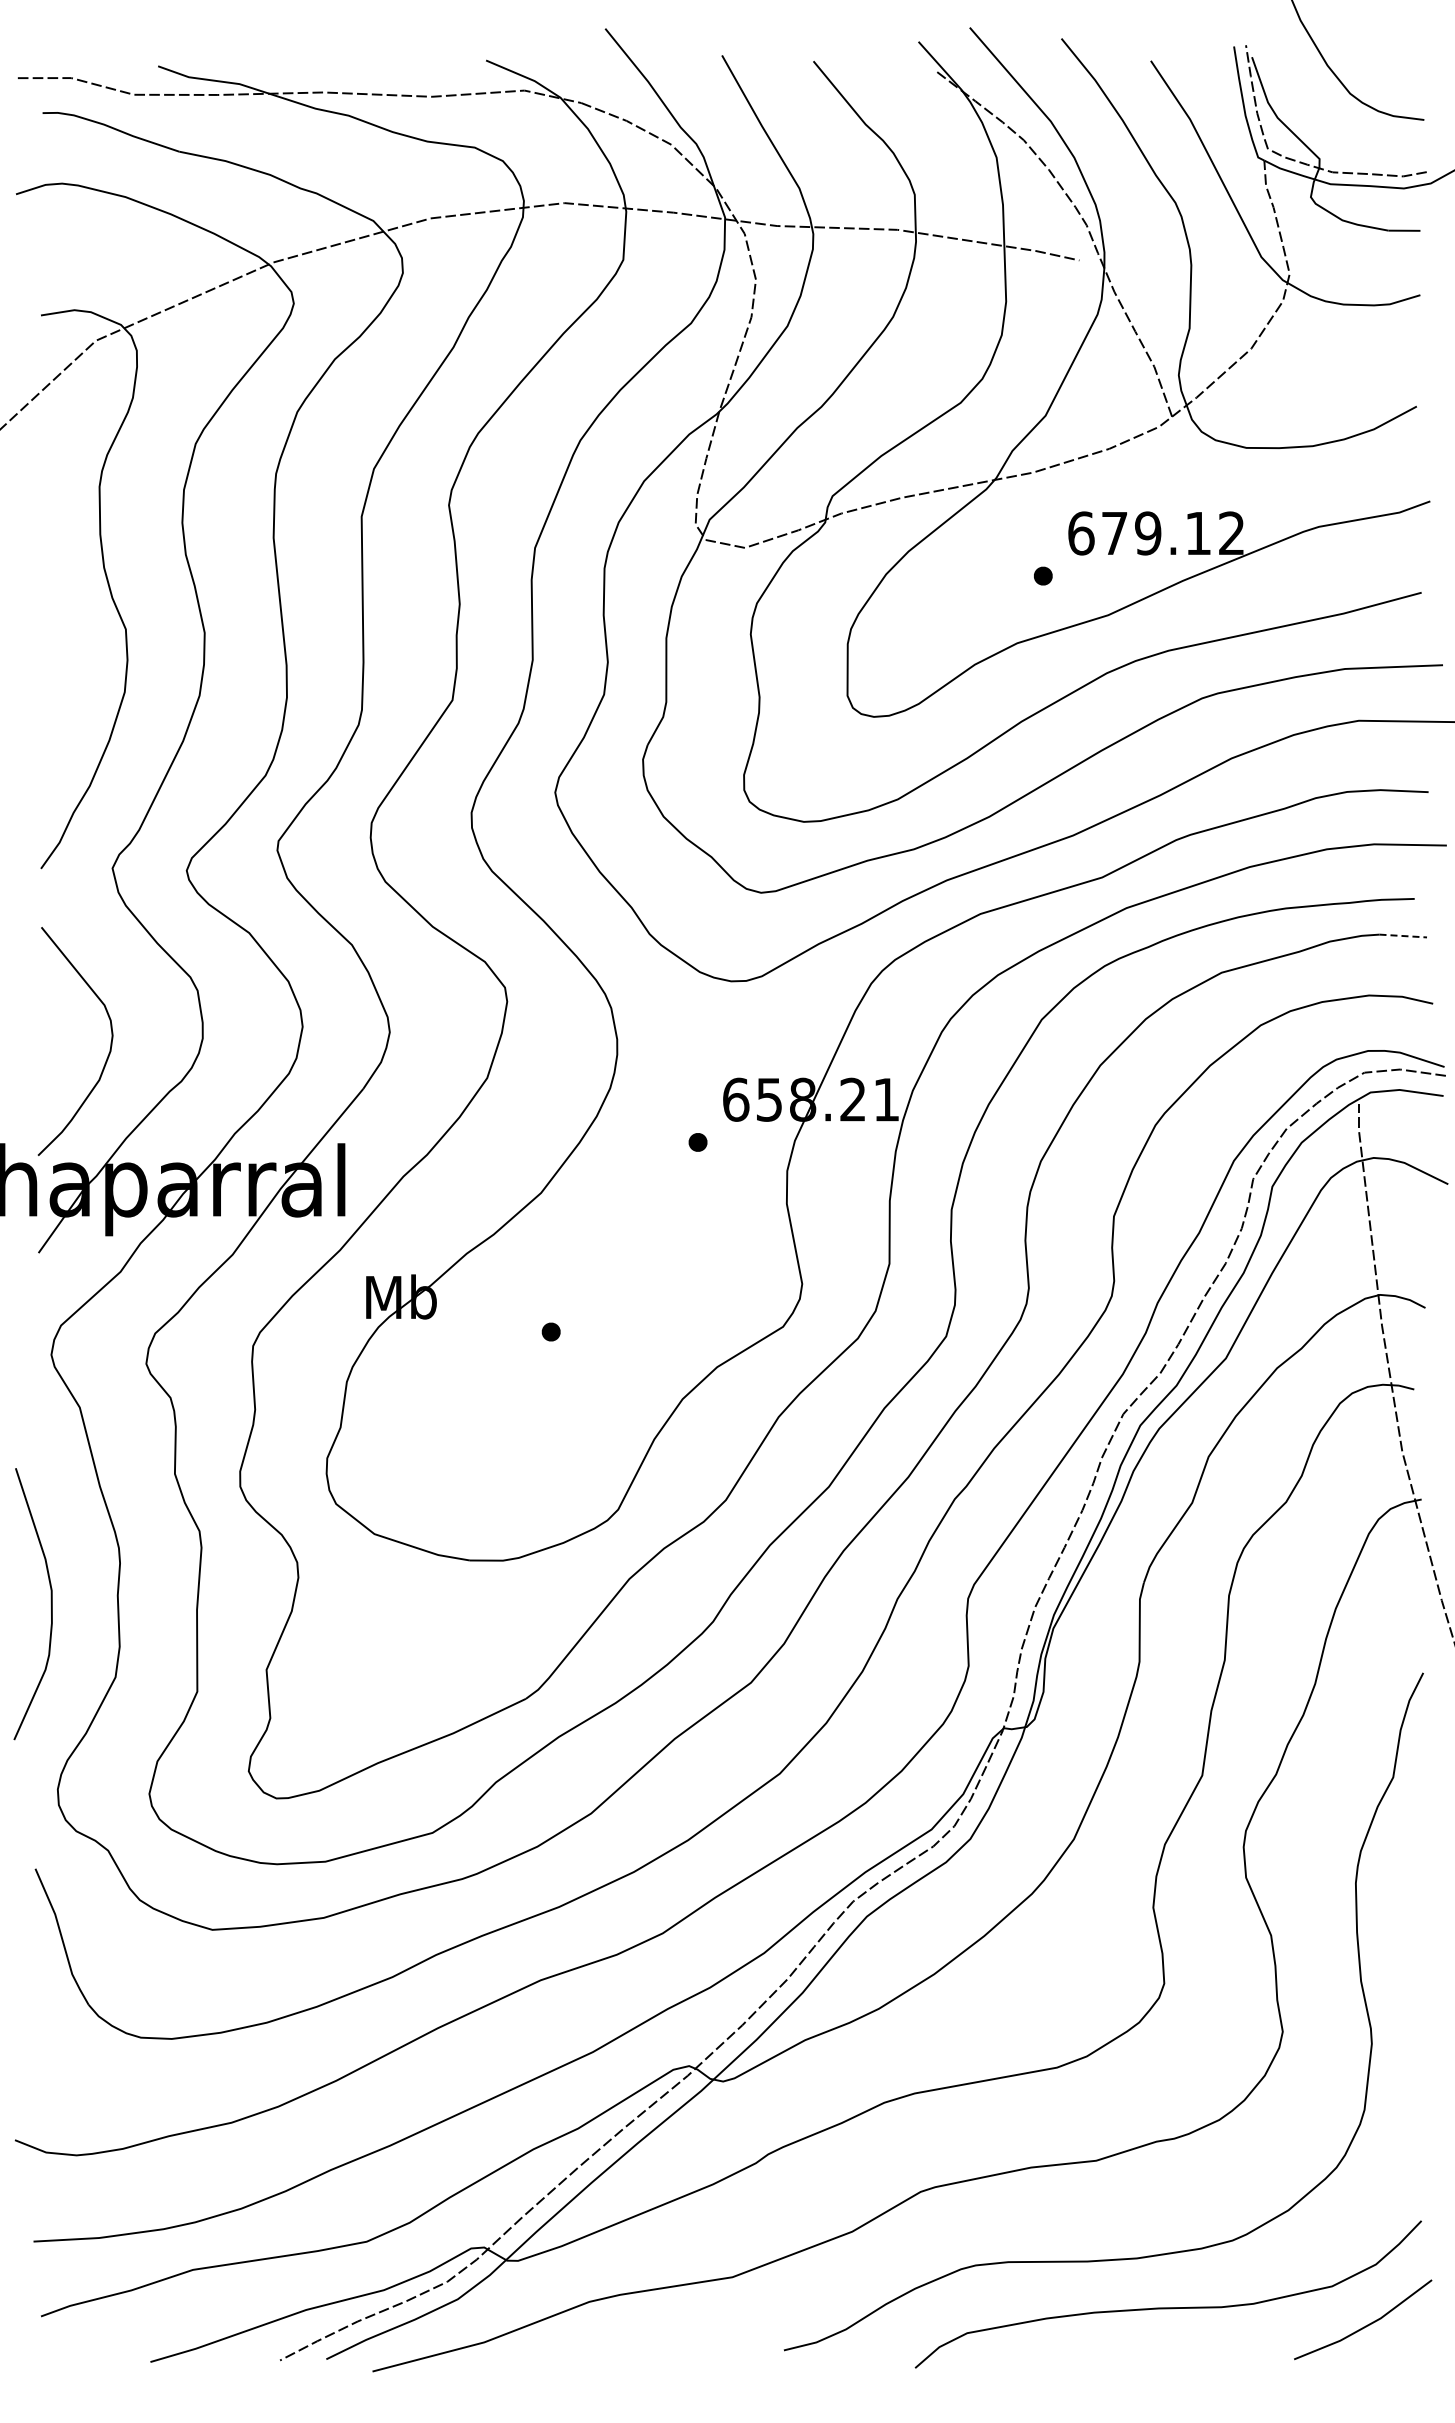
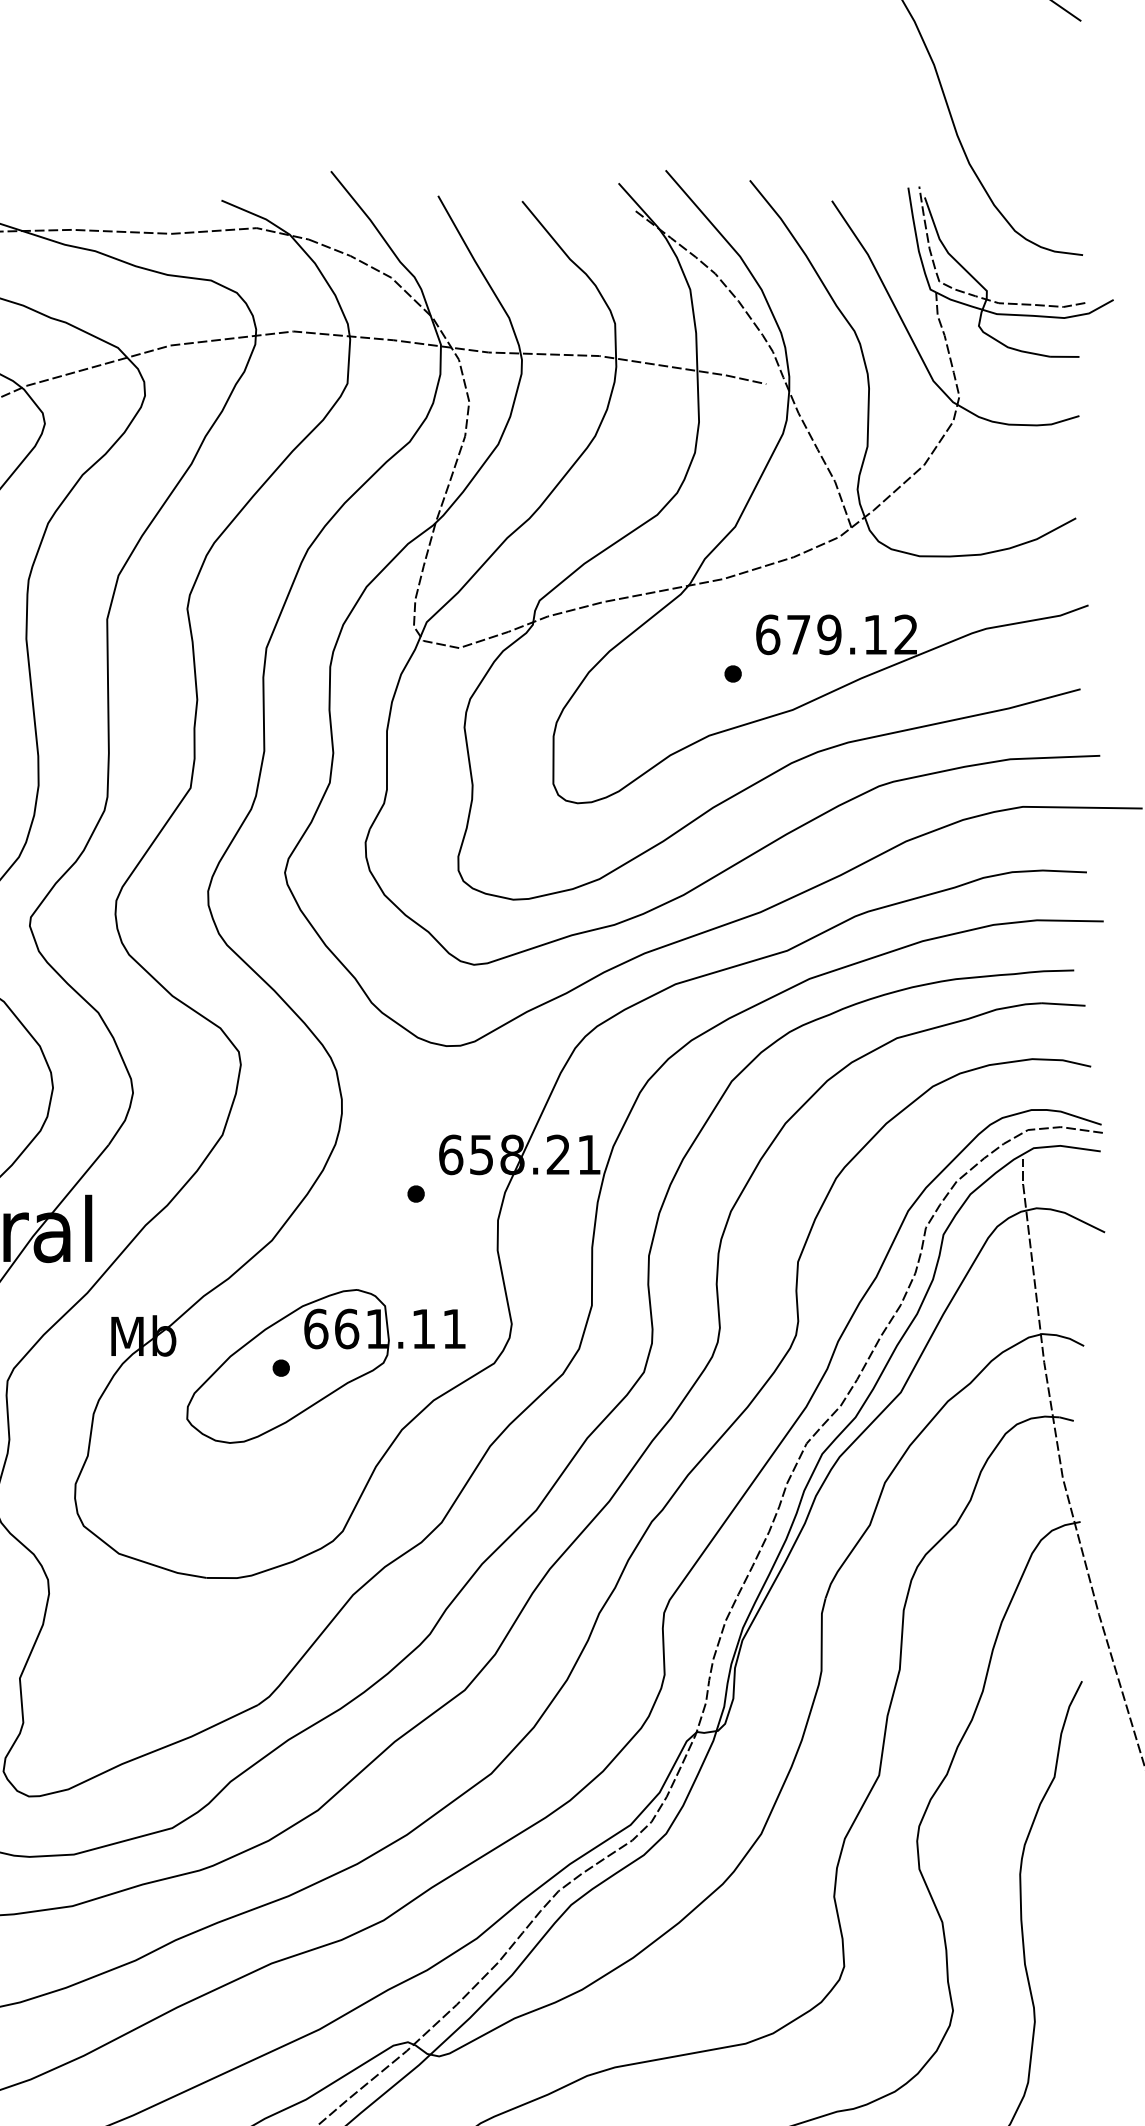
line: (1403, 936) -> (1063, 1004), dashed -> solid
part: (599, 1329) -> (325, 1365), added

